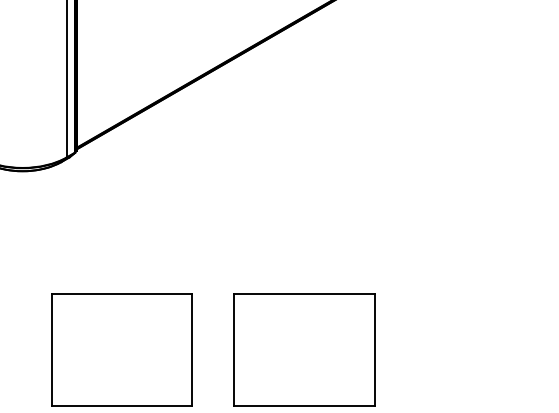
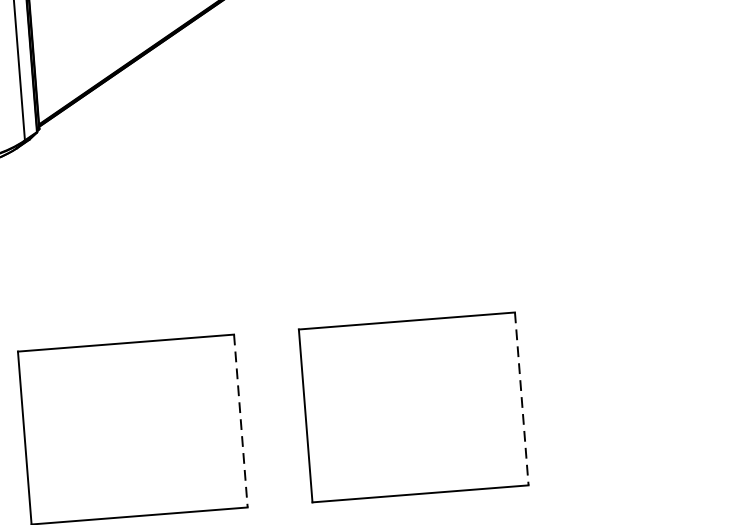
line: (192, 350) -> (241, 422), solid -> dashed
line: (374, 350) -> (521, 400), solid -> dashed

